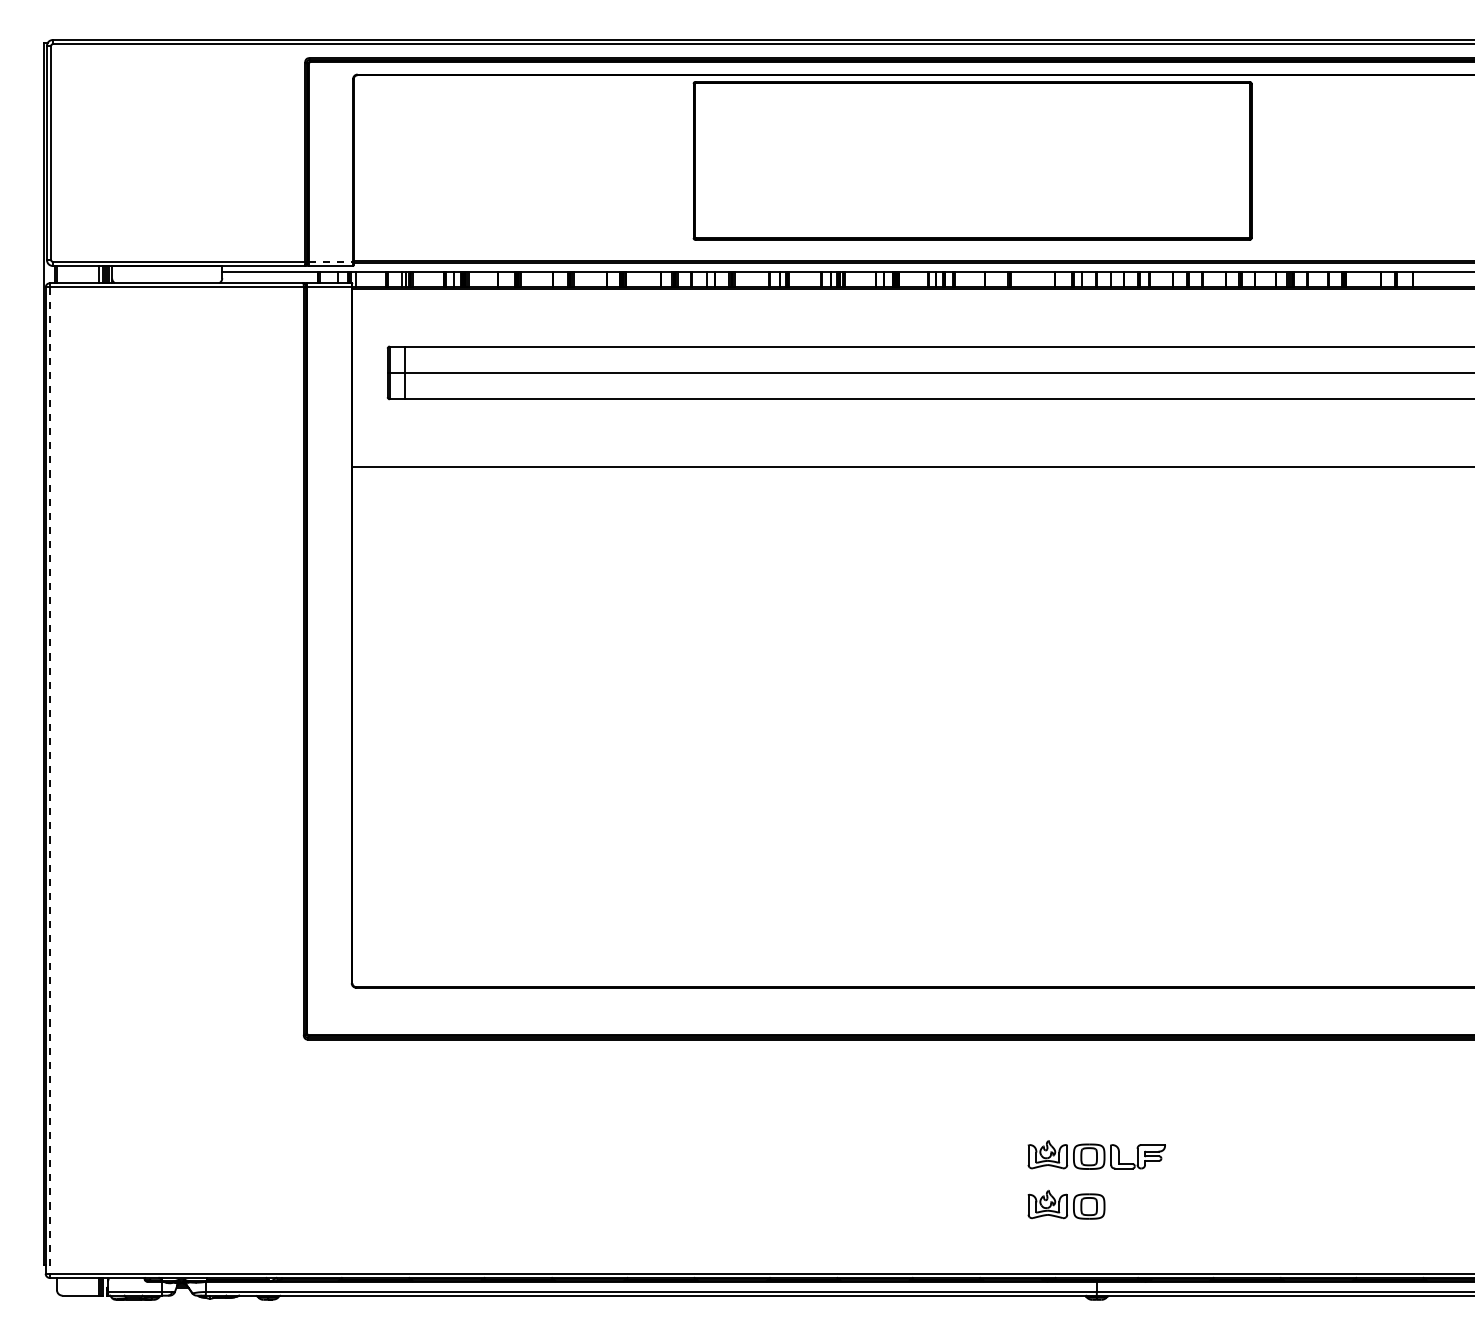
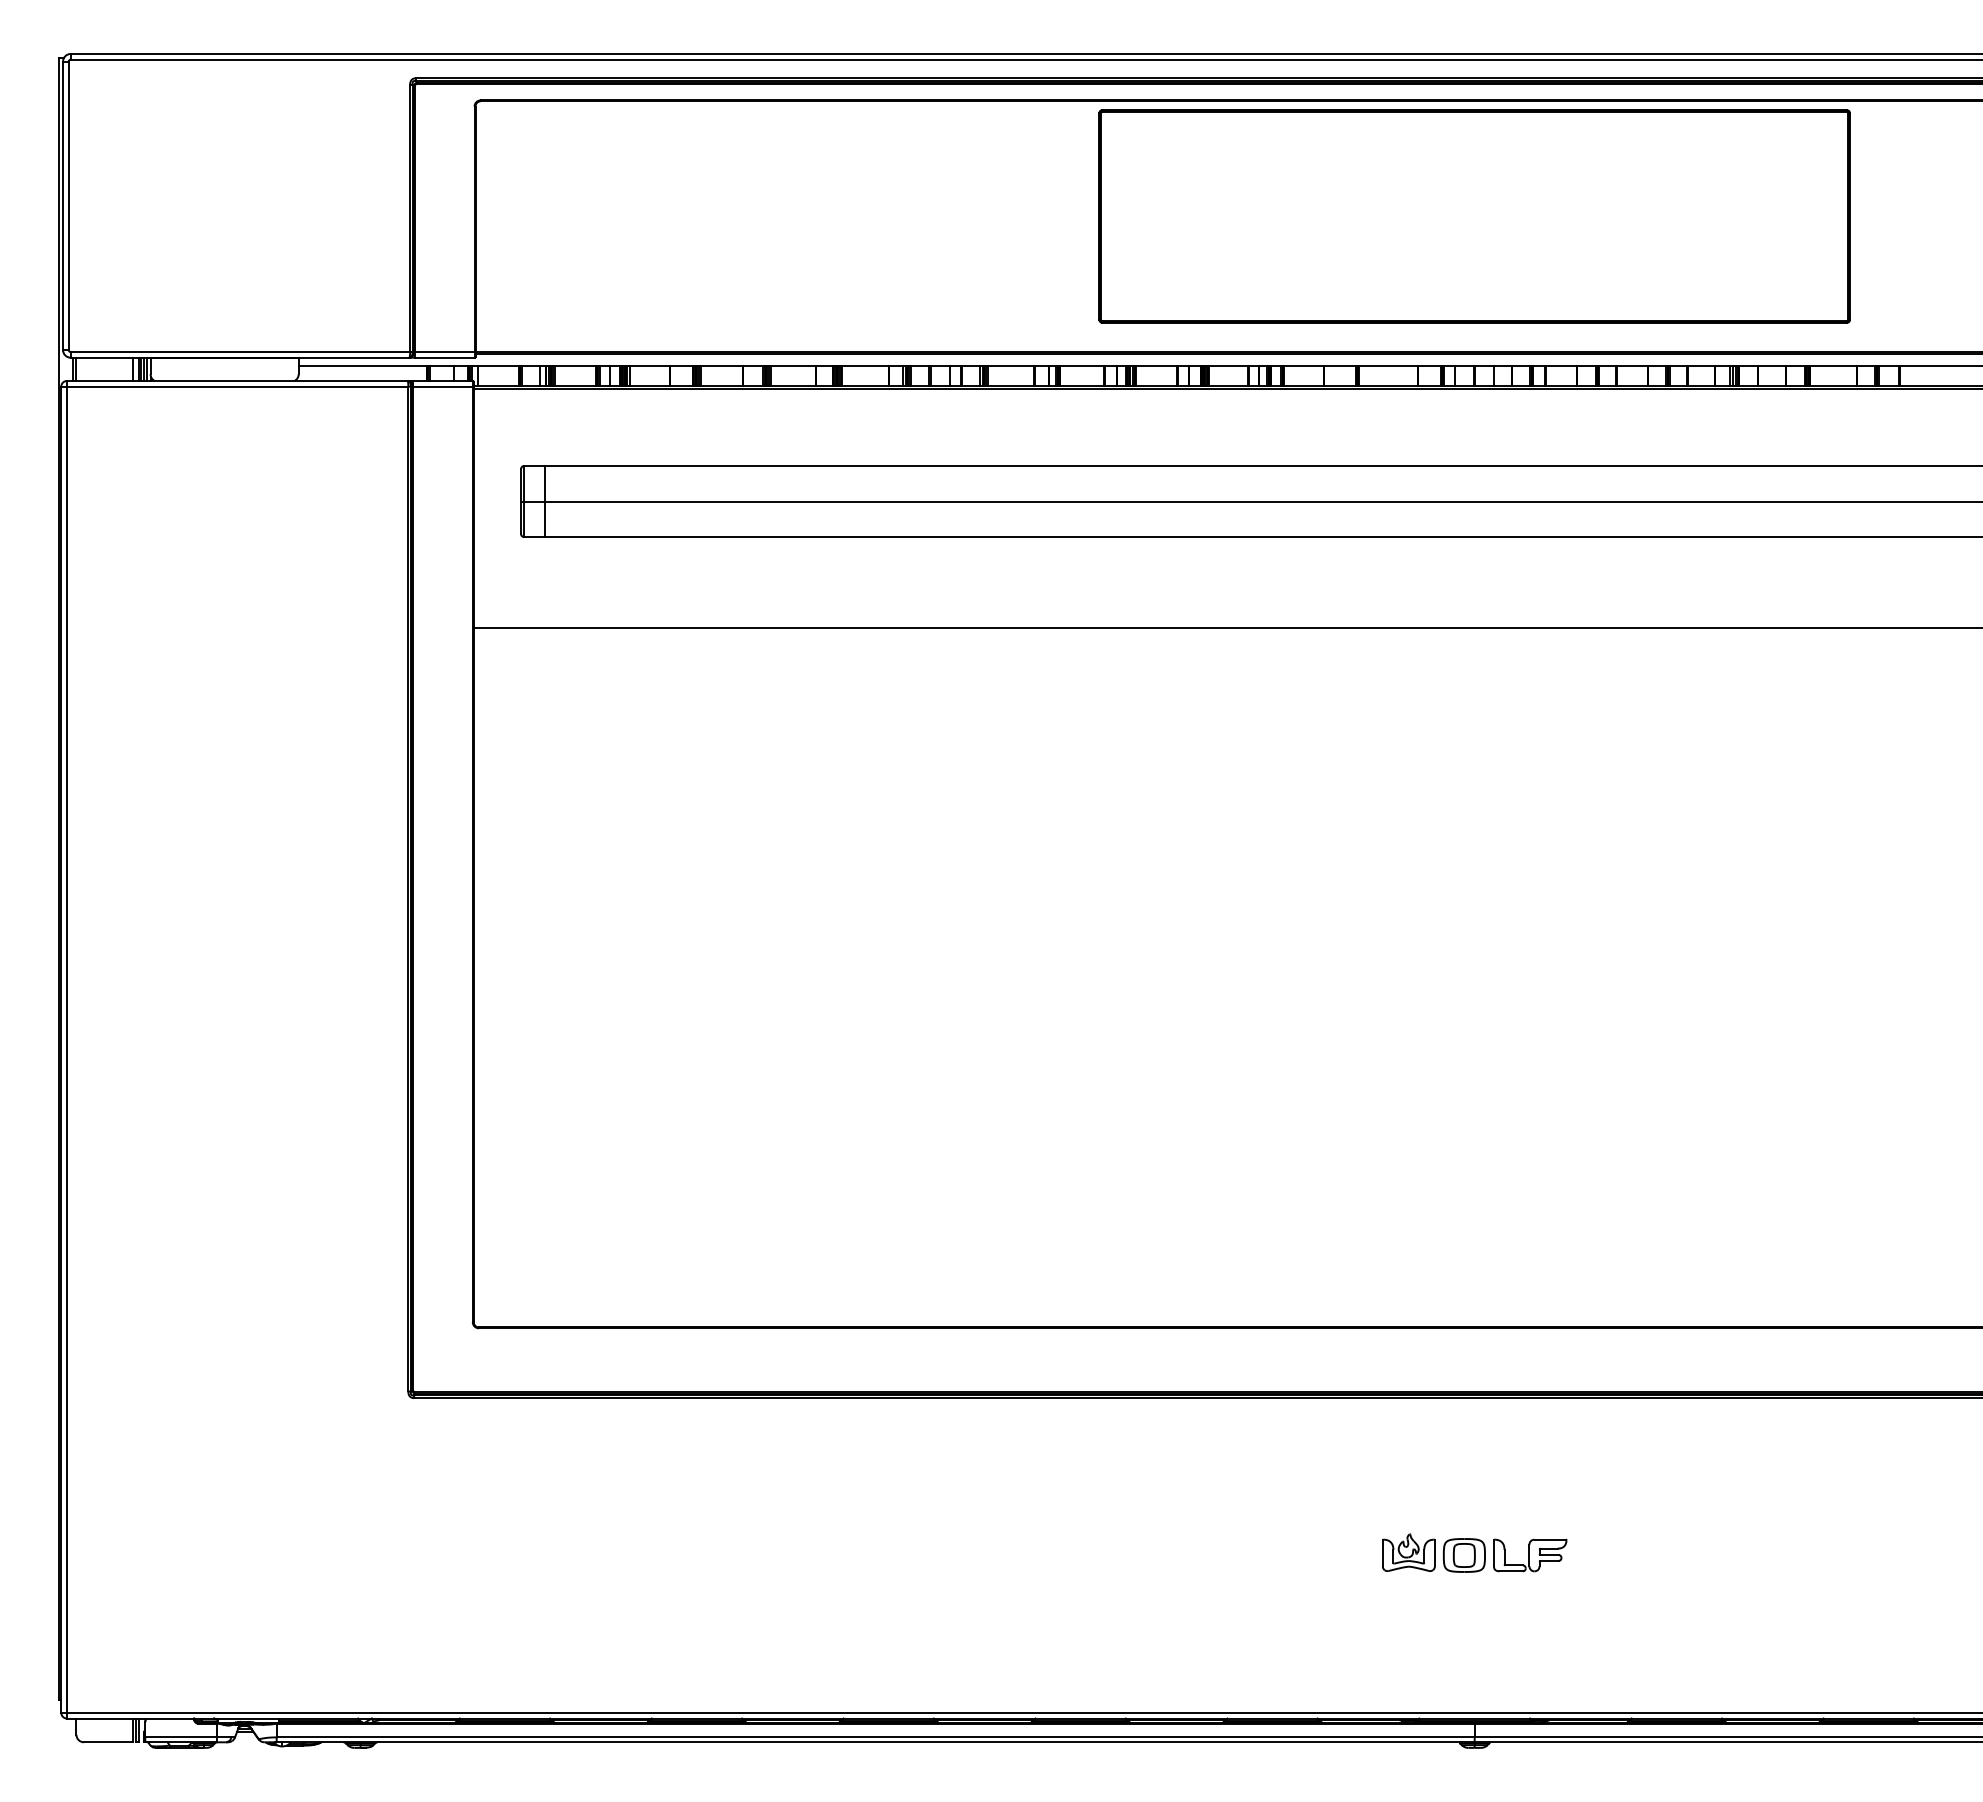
part: (972, 160) -> (1474, 216), moved
line: (330, 262) -> (444, 352), dashed -> solid
line: (49, 781) -> (66, 1050), dashed -> solid
part: (1066, 1204) -> (1433, 1619), removed

